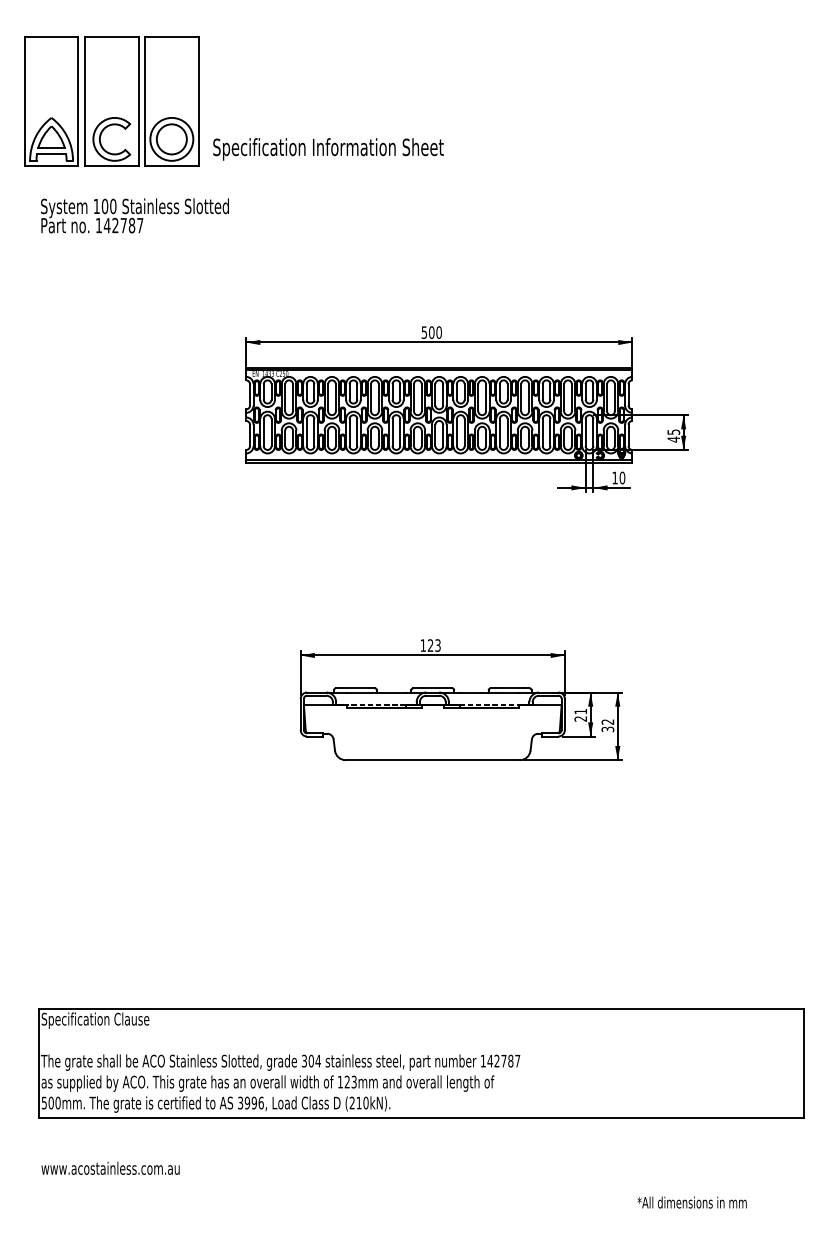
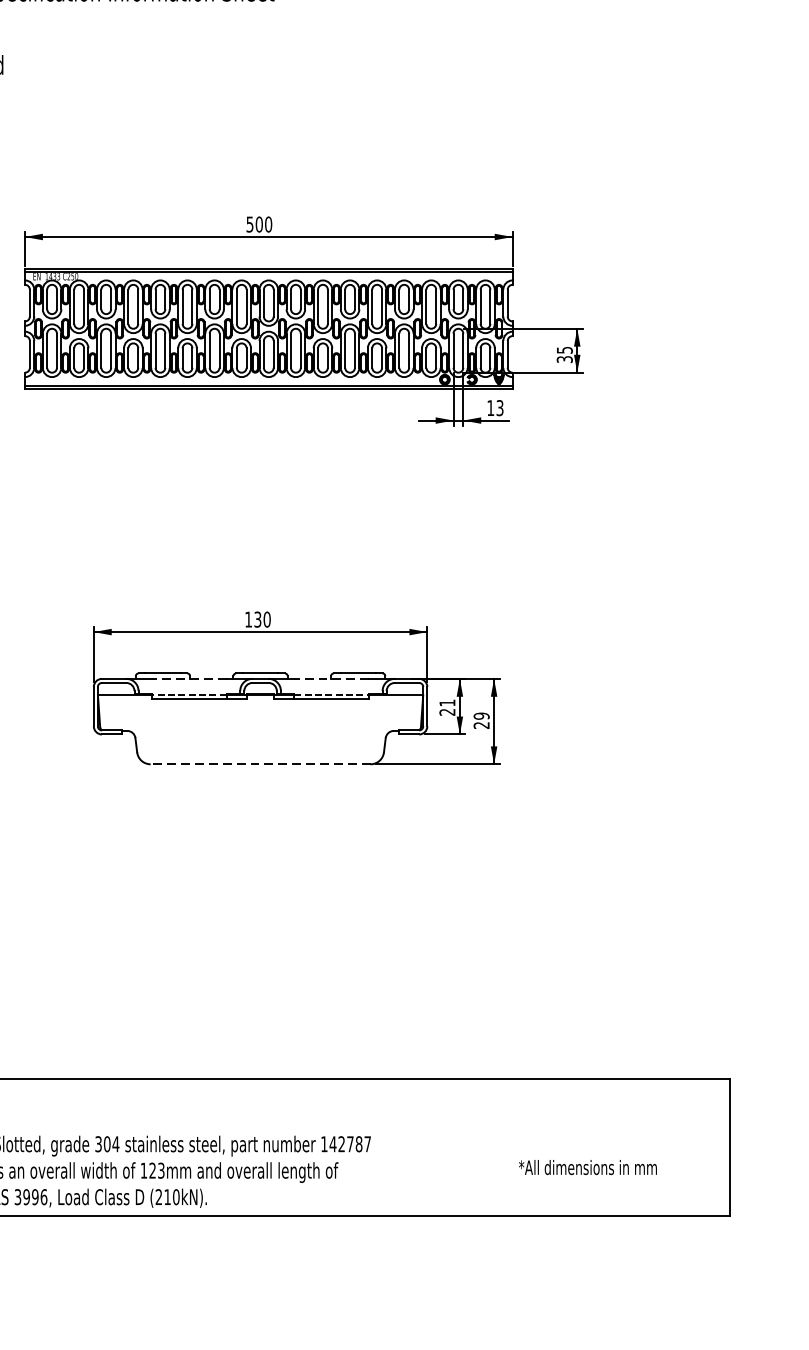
text: (673, 439) -> (564, 359), 45 -> 35
text: (622, 477) -> (500, 407), 10 -> 13
text: (434, 645) -> (262, 619), 123 -> 130
line: (376, 692) -> (189, 678), solid -> dashed
line: (489, 692) -> (332, 678), solid -> dashed
text: (607, 725) -> (481, 720), 32 -> 29
line: (432, 760) -> (260, 764), solid -> dashed
text: (691, 1202) -> (587, 1167), moved

